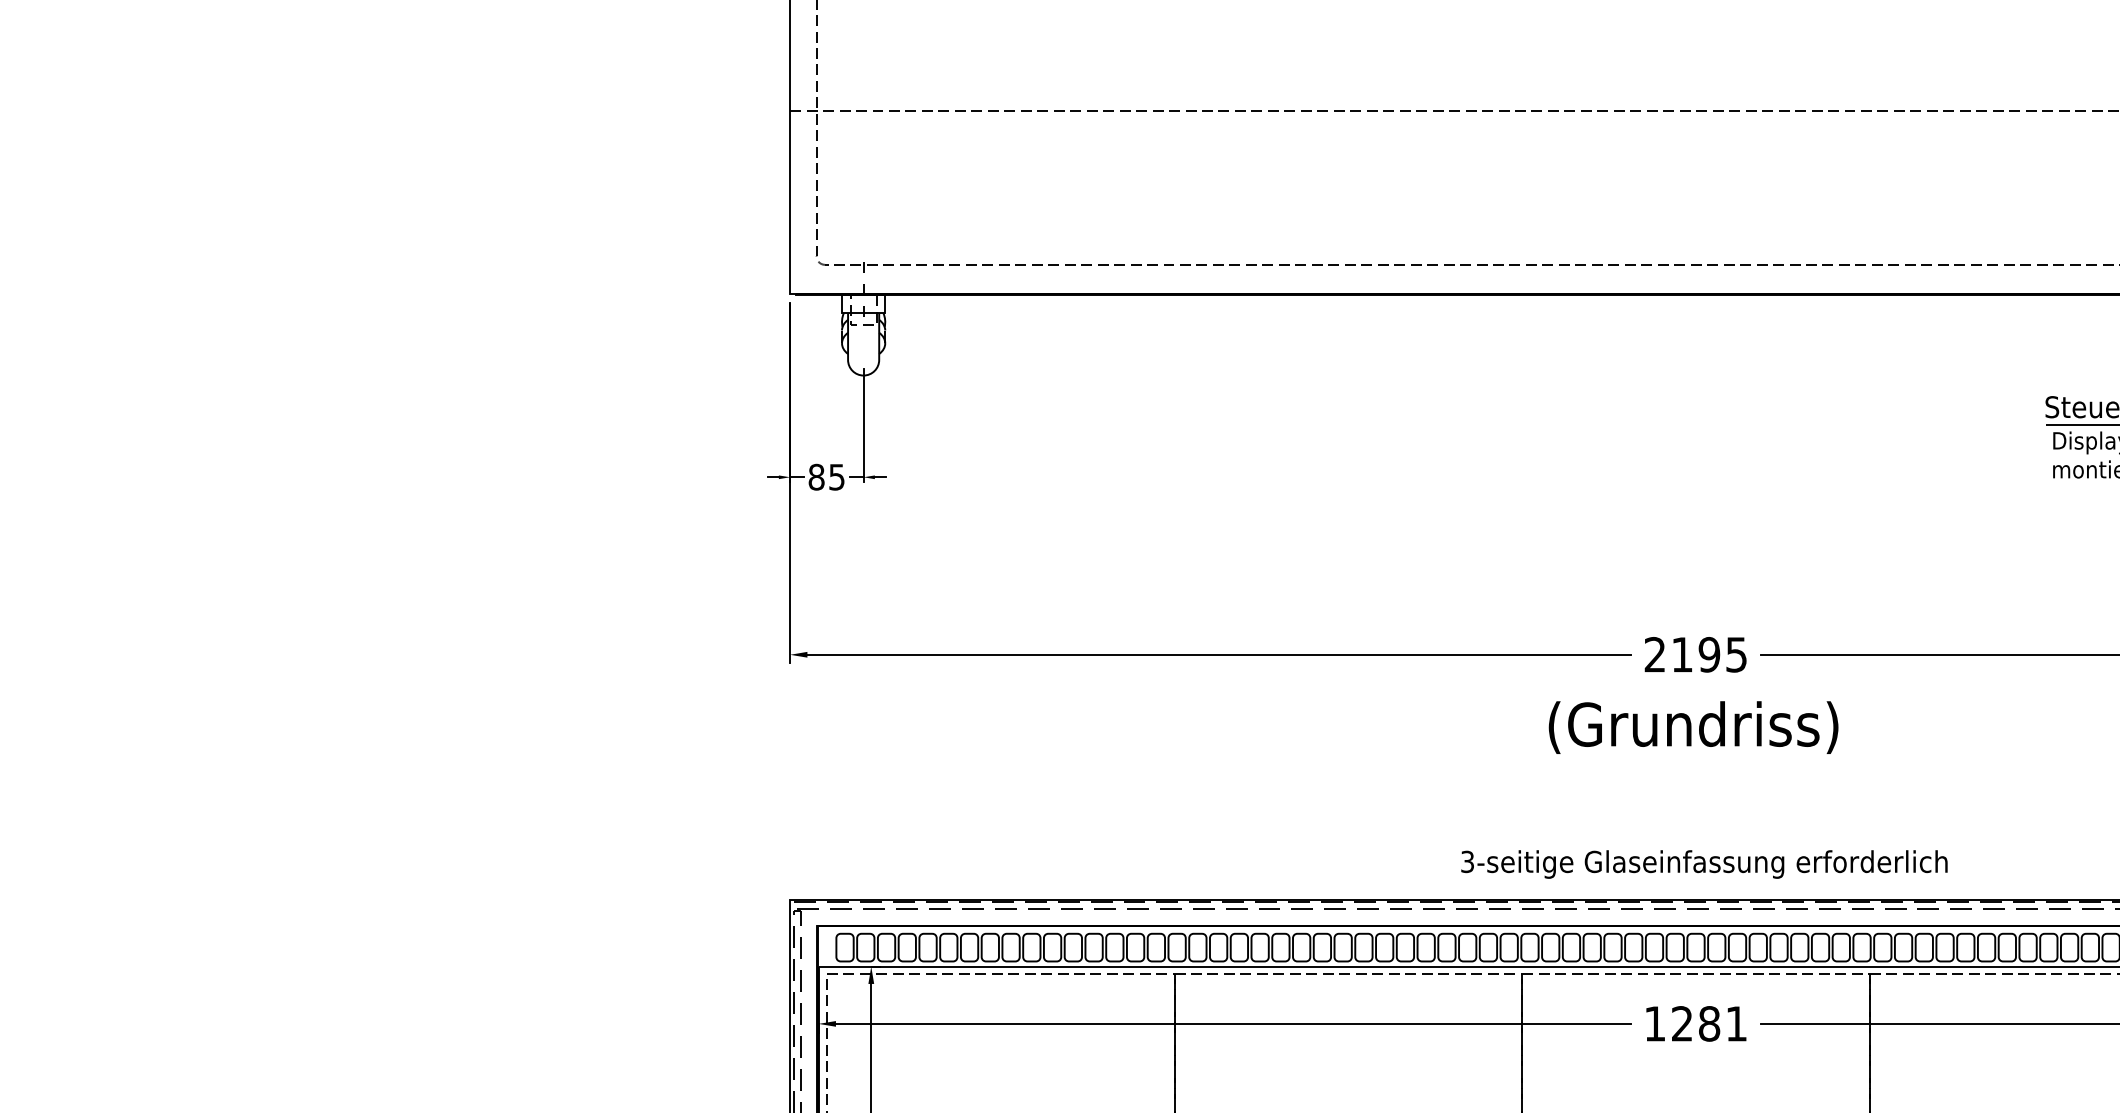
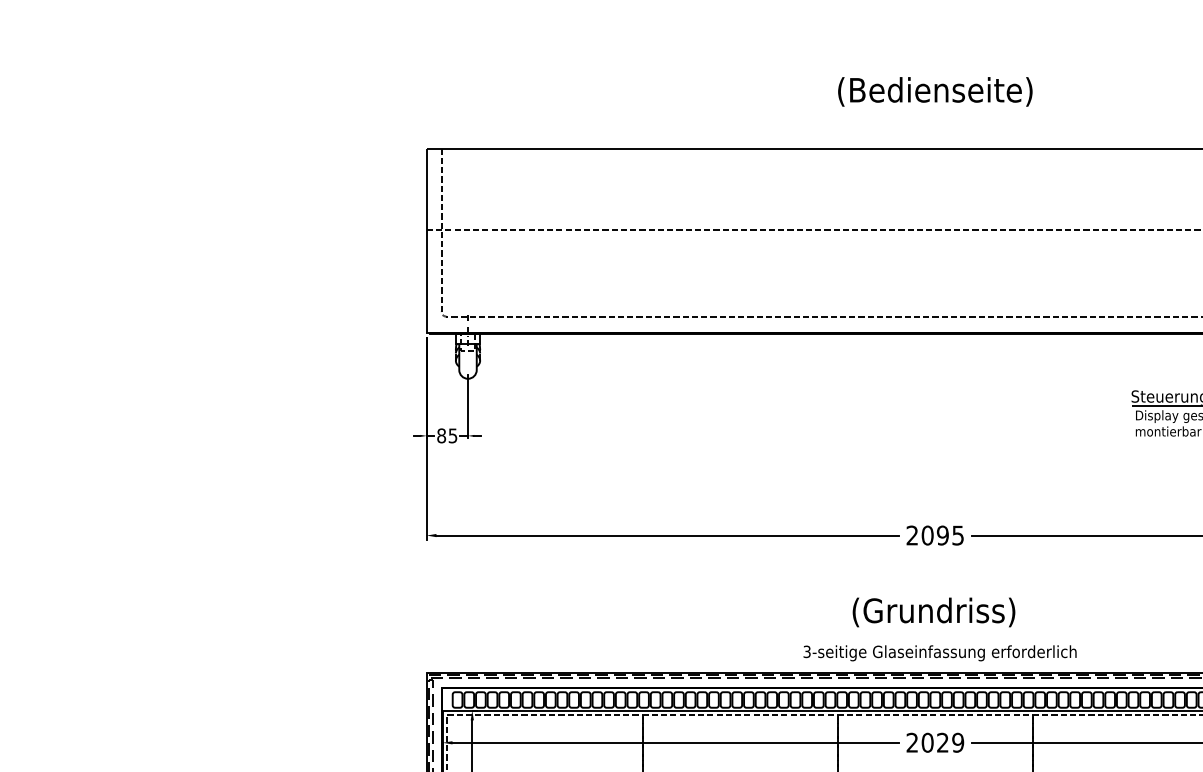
text: (1682, 654) -> (927, 535), 2195 -> 2095
text: (1692, 727) -> (933, 612), moved
text: (1696, 1023) -> (935, 742), 1281 -> 2029

